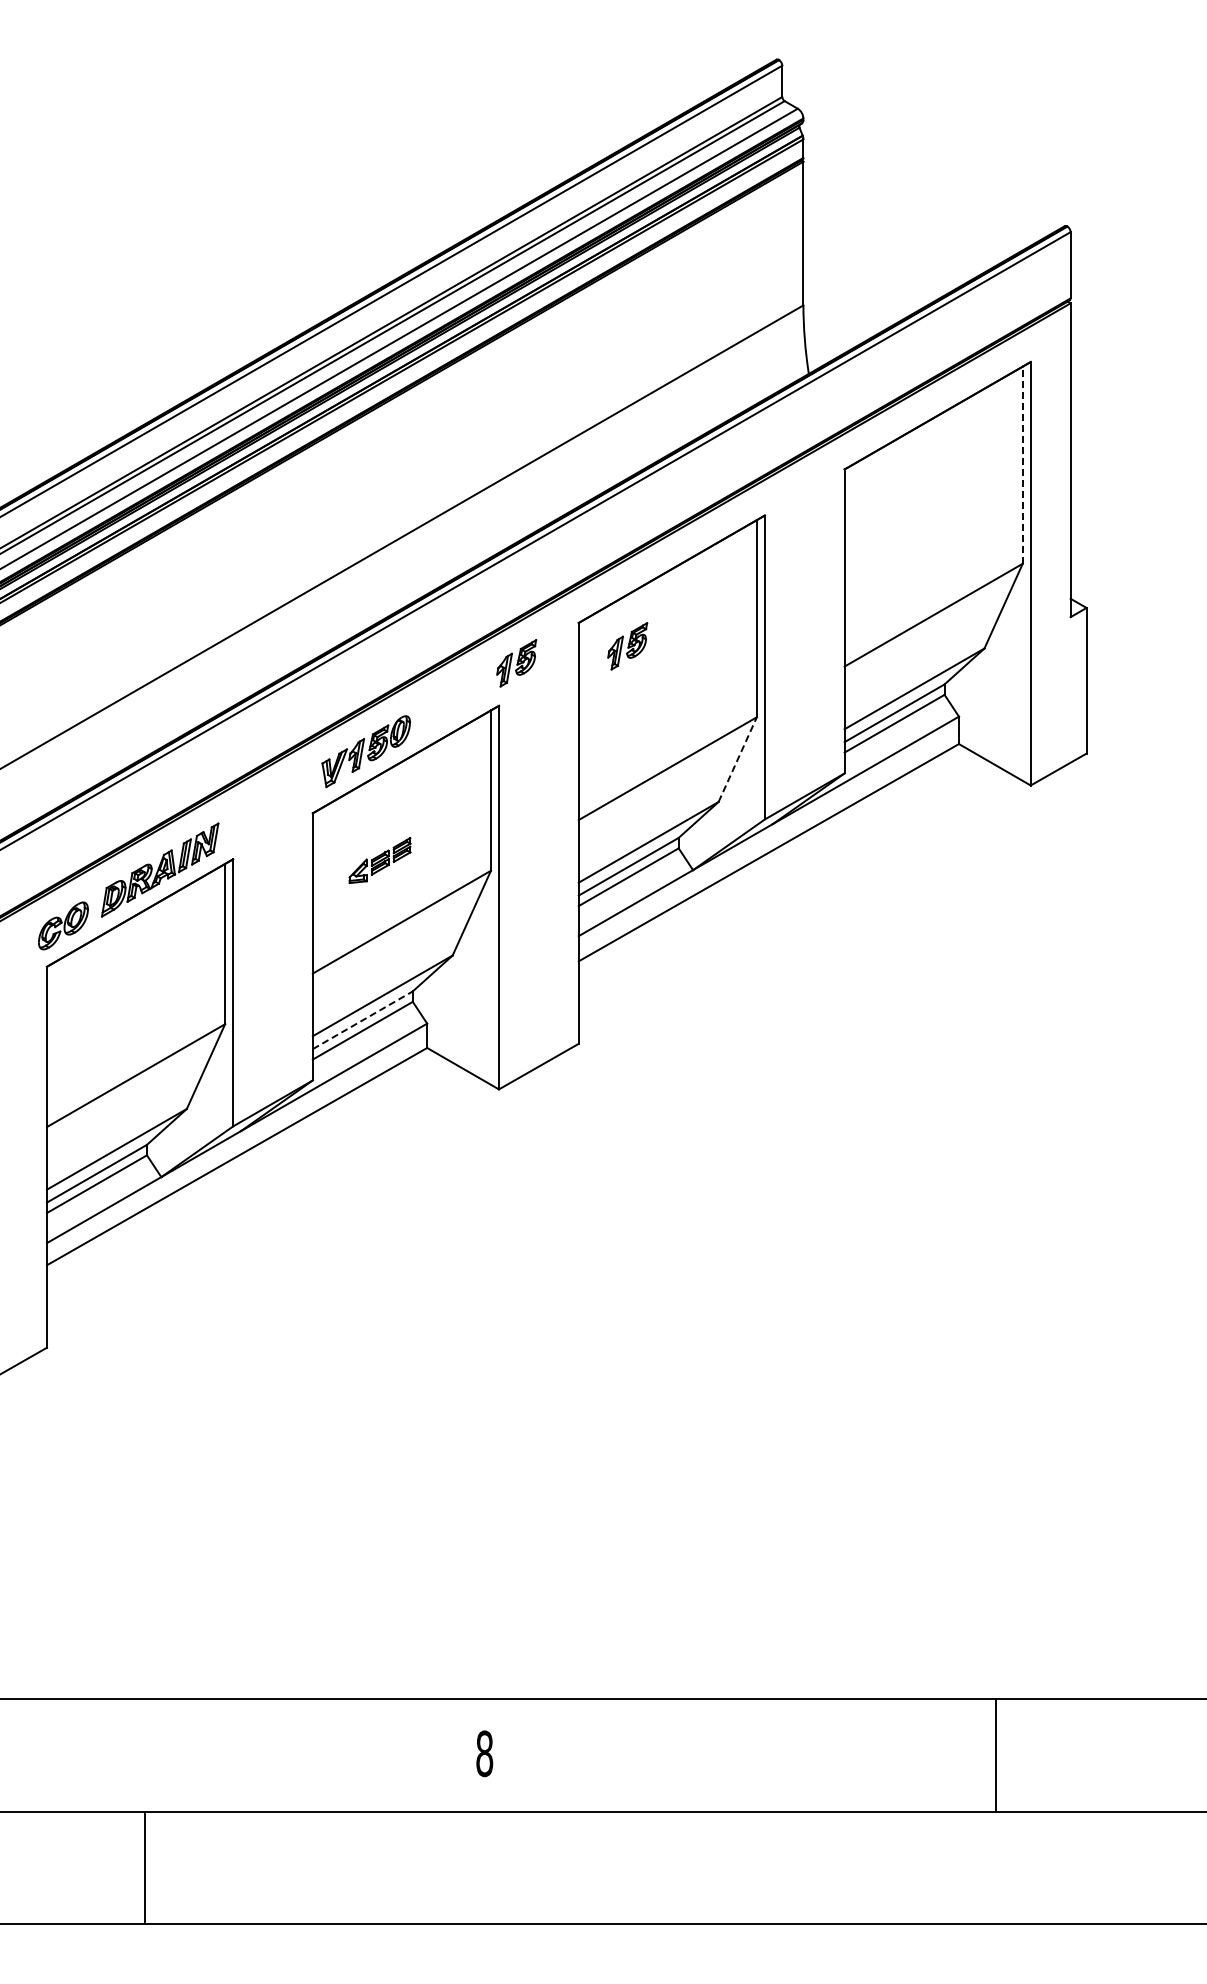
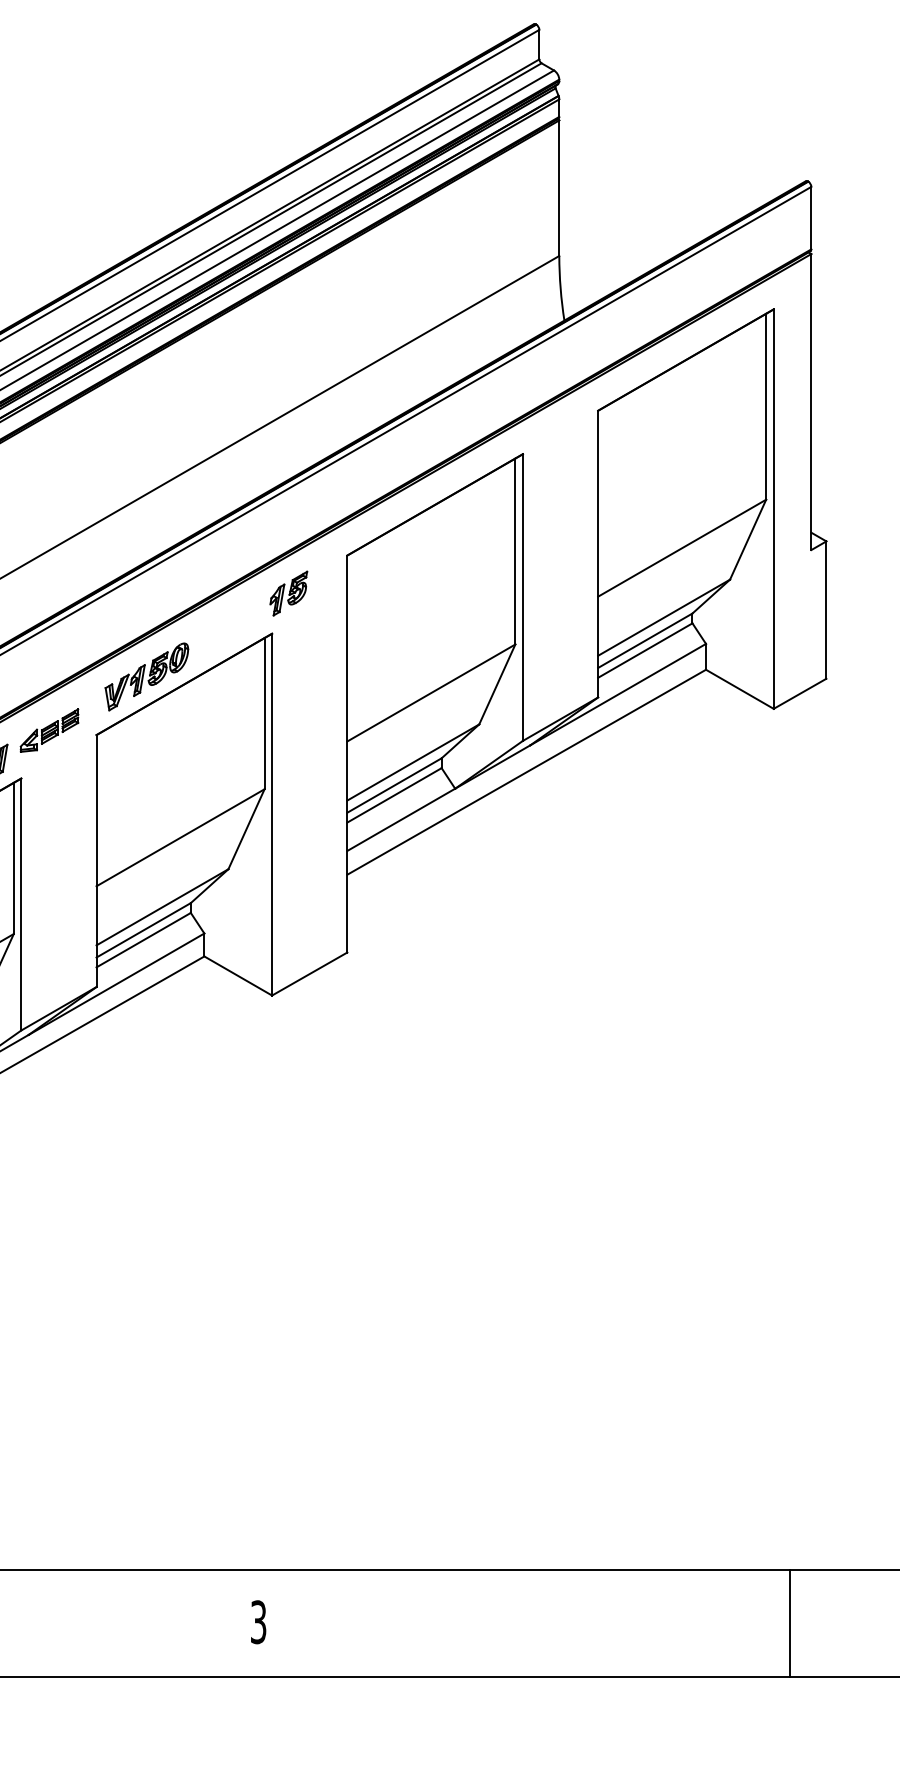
line: (1022, 465) -> (765, 407), dashed -> solid
part: (627, 646) -> (393, 577), removed
line: (737, 759) -> (497, 684), dashed -> solid
part: (379, 860) -> (49, 730), moved
line: (362, 1020) -> (143, 930), dashed -> solid
text: (484, 1753) -> (258, 1621), 8 -> 3
line: (995, 1754) -> (789, 1622), moved

